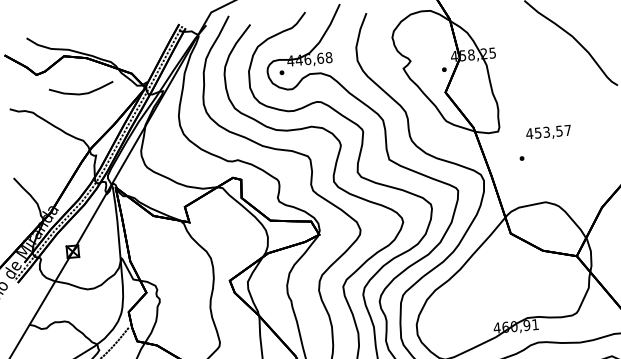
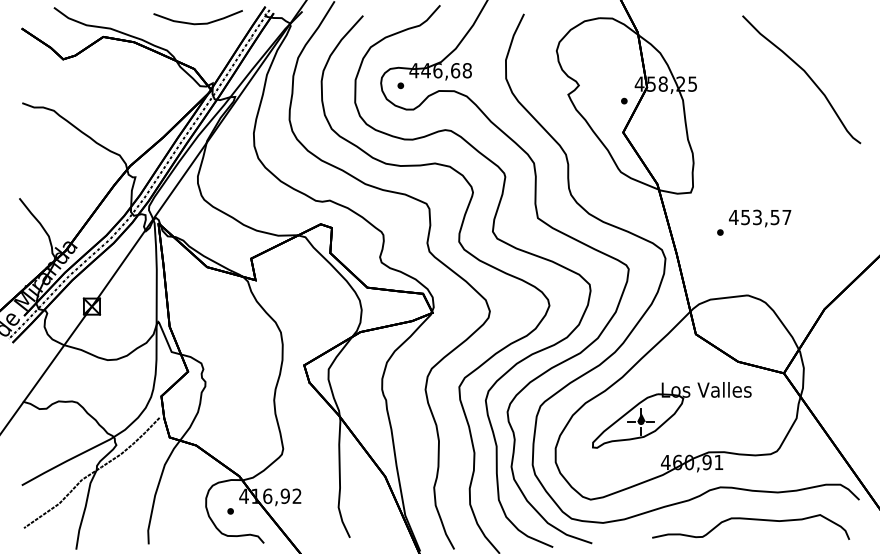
curve: (81, 93) -> (197, 23), moved
text: (548, 132) -> (760, 218), moved
part: (498, 293) -> (671, 415), added

